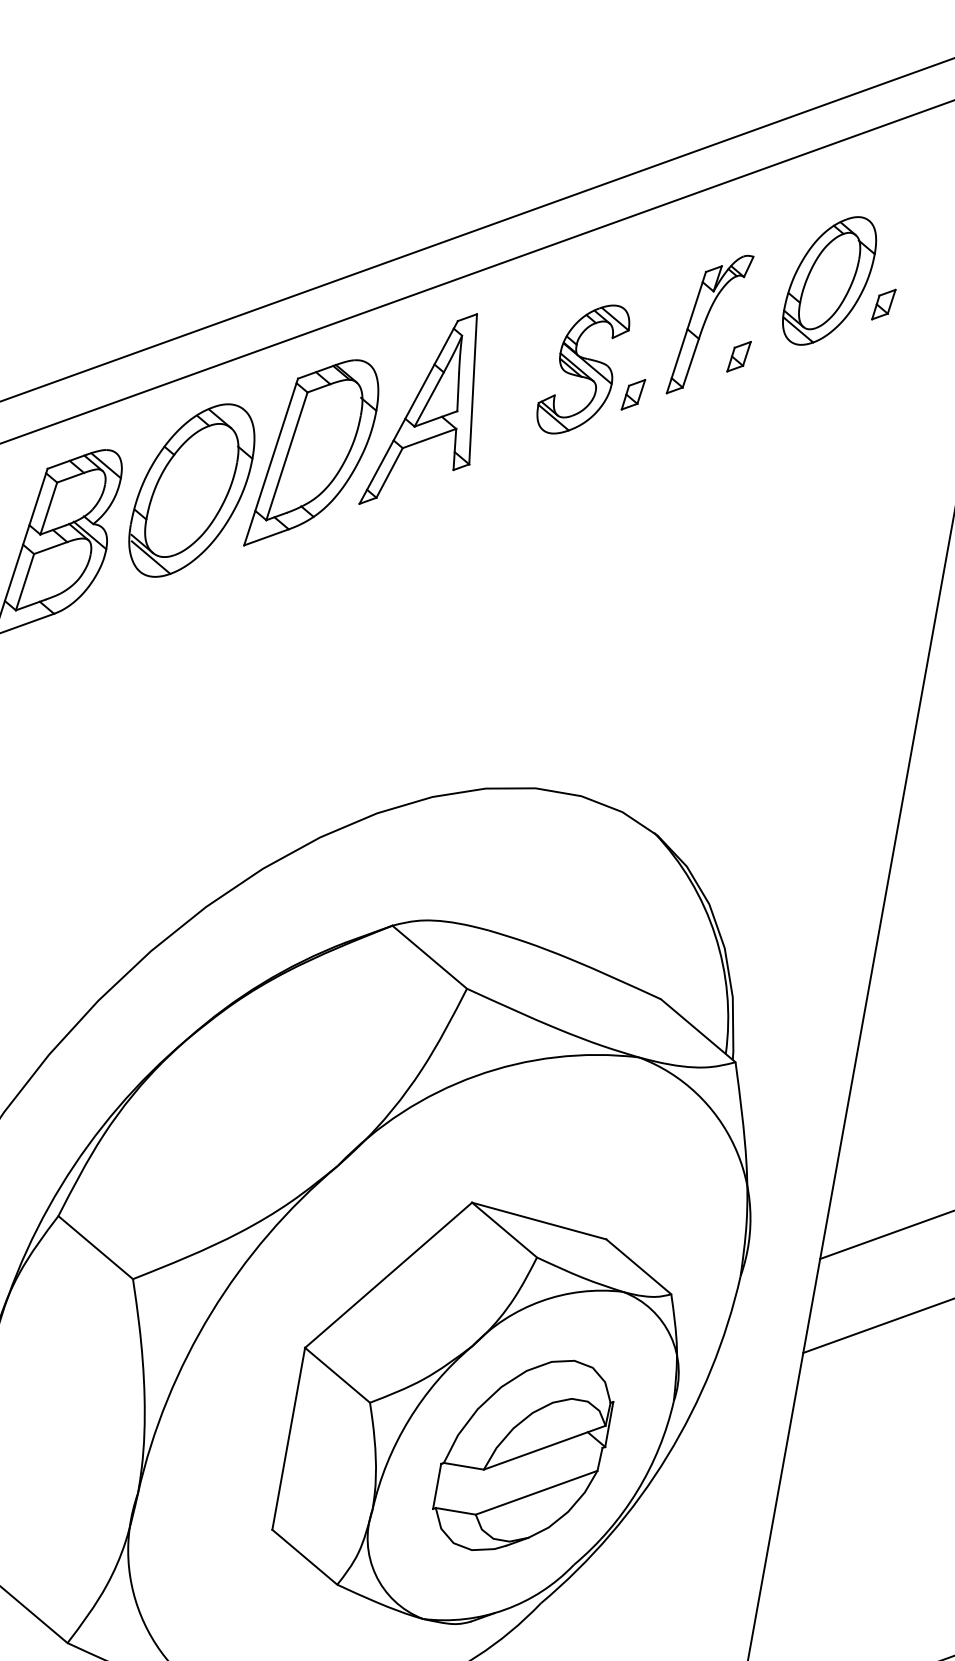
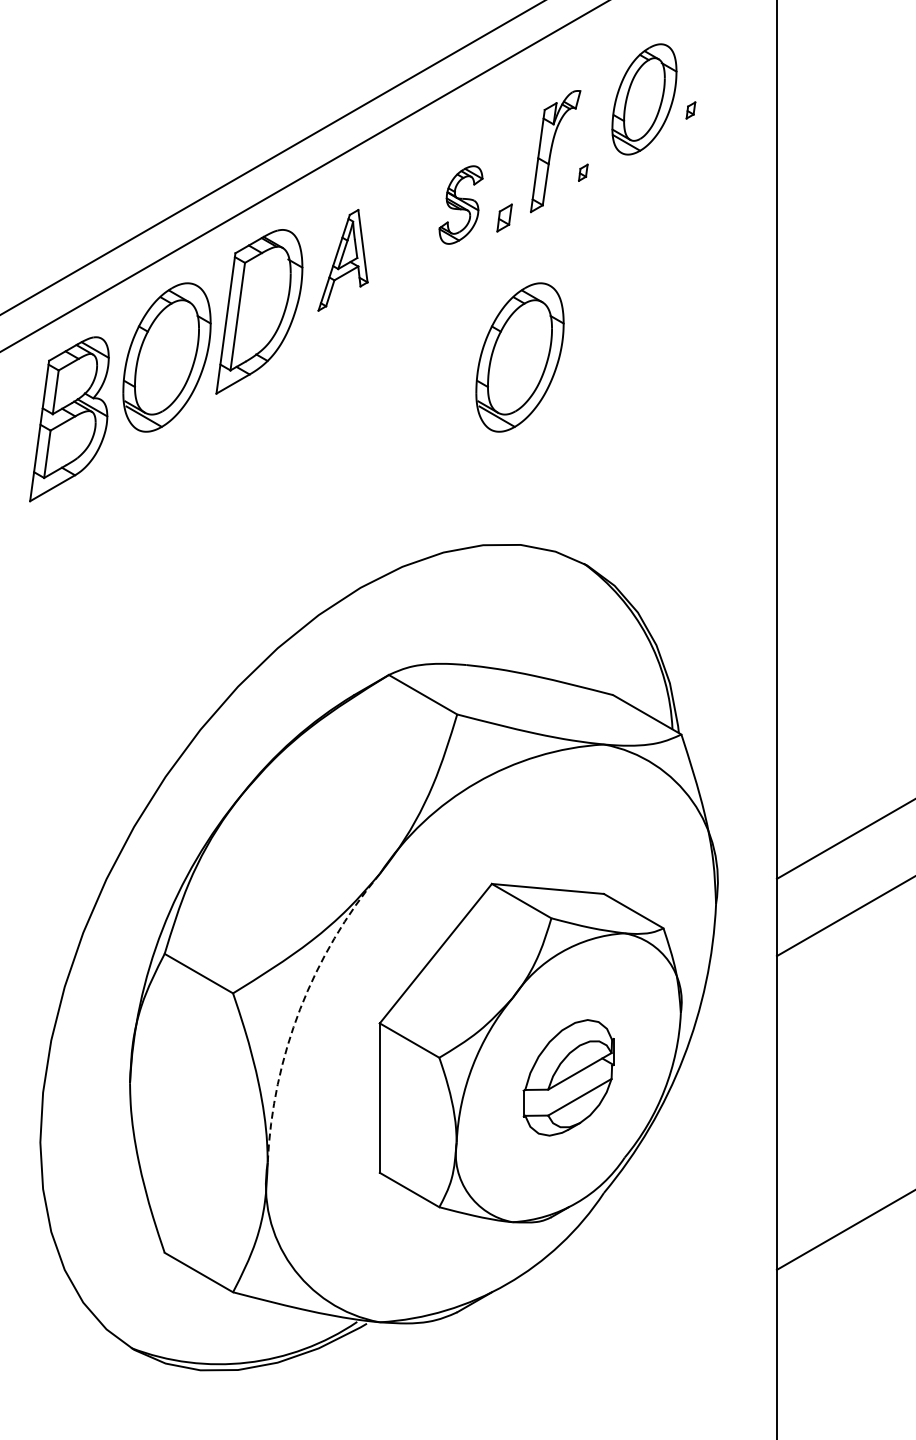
part: (883, 304) -> (690, 110), size x0.6
part: (739, 356) -> (583, 172), size x0.6
part: (582, 368) -> (460, 204), size x0.7
part: (426, 410) -> (342, 260), size x0.6
part: (621, 567) -> (519, 357), added
arc: (211, 1313) -> (300, 1009), solid -> dashed
part: (522, 1455) -> (568, 1077), size x0.7

